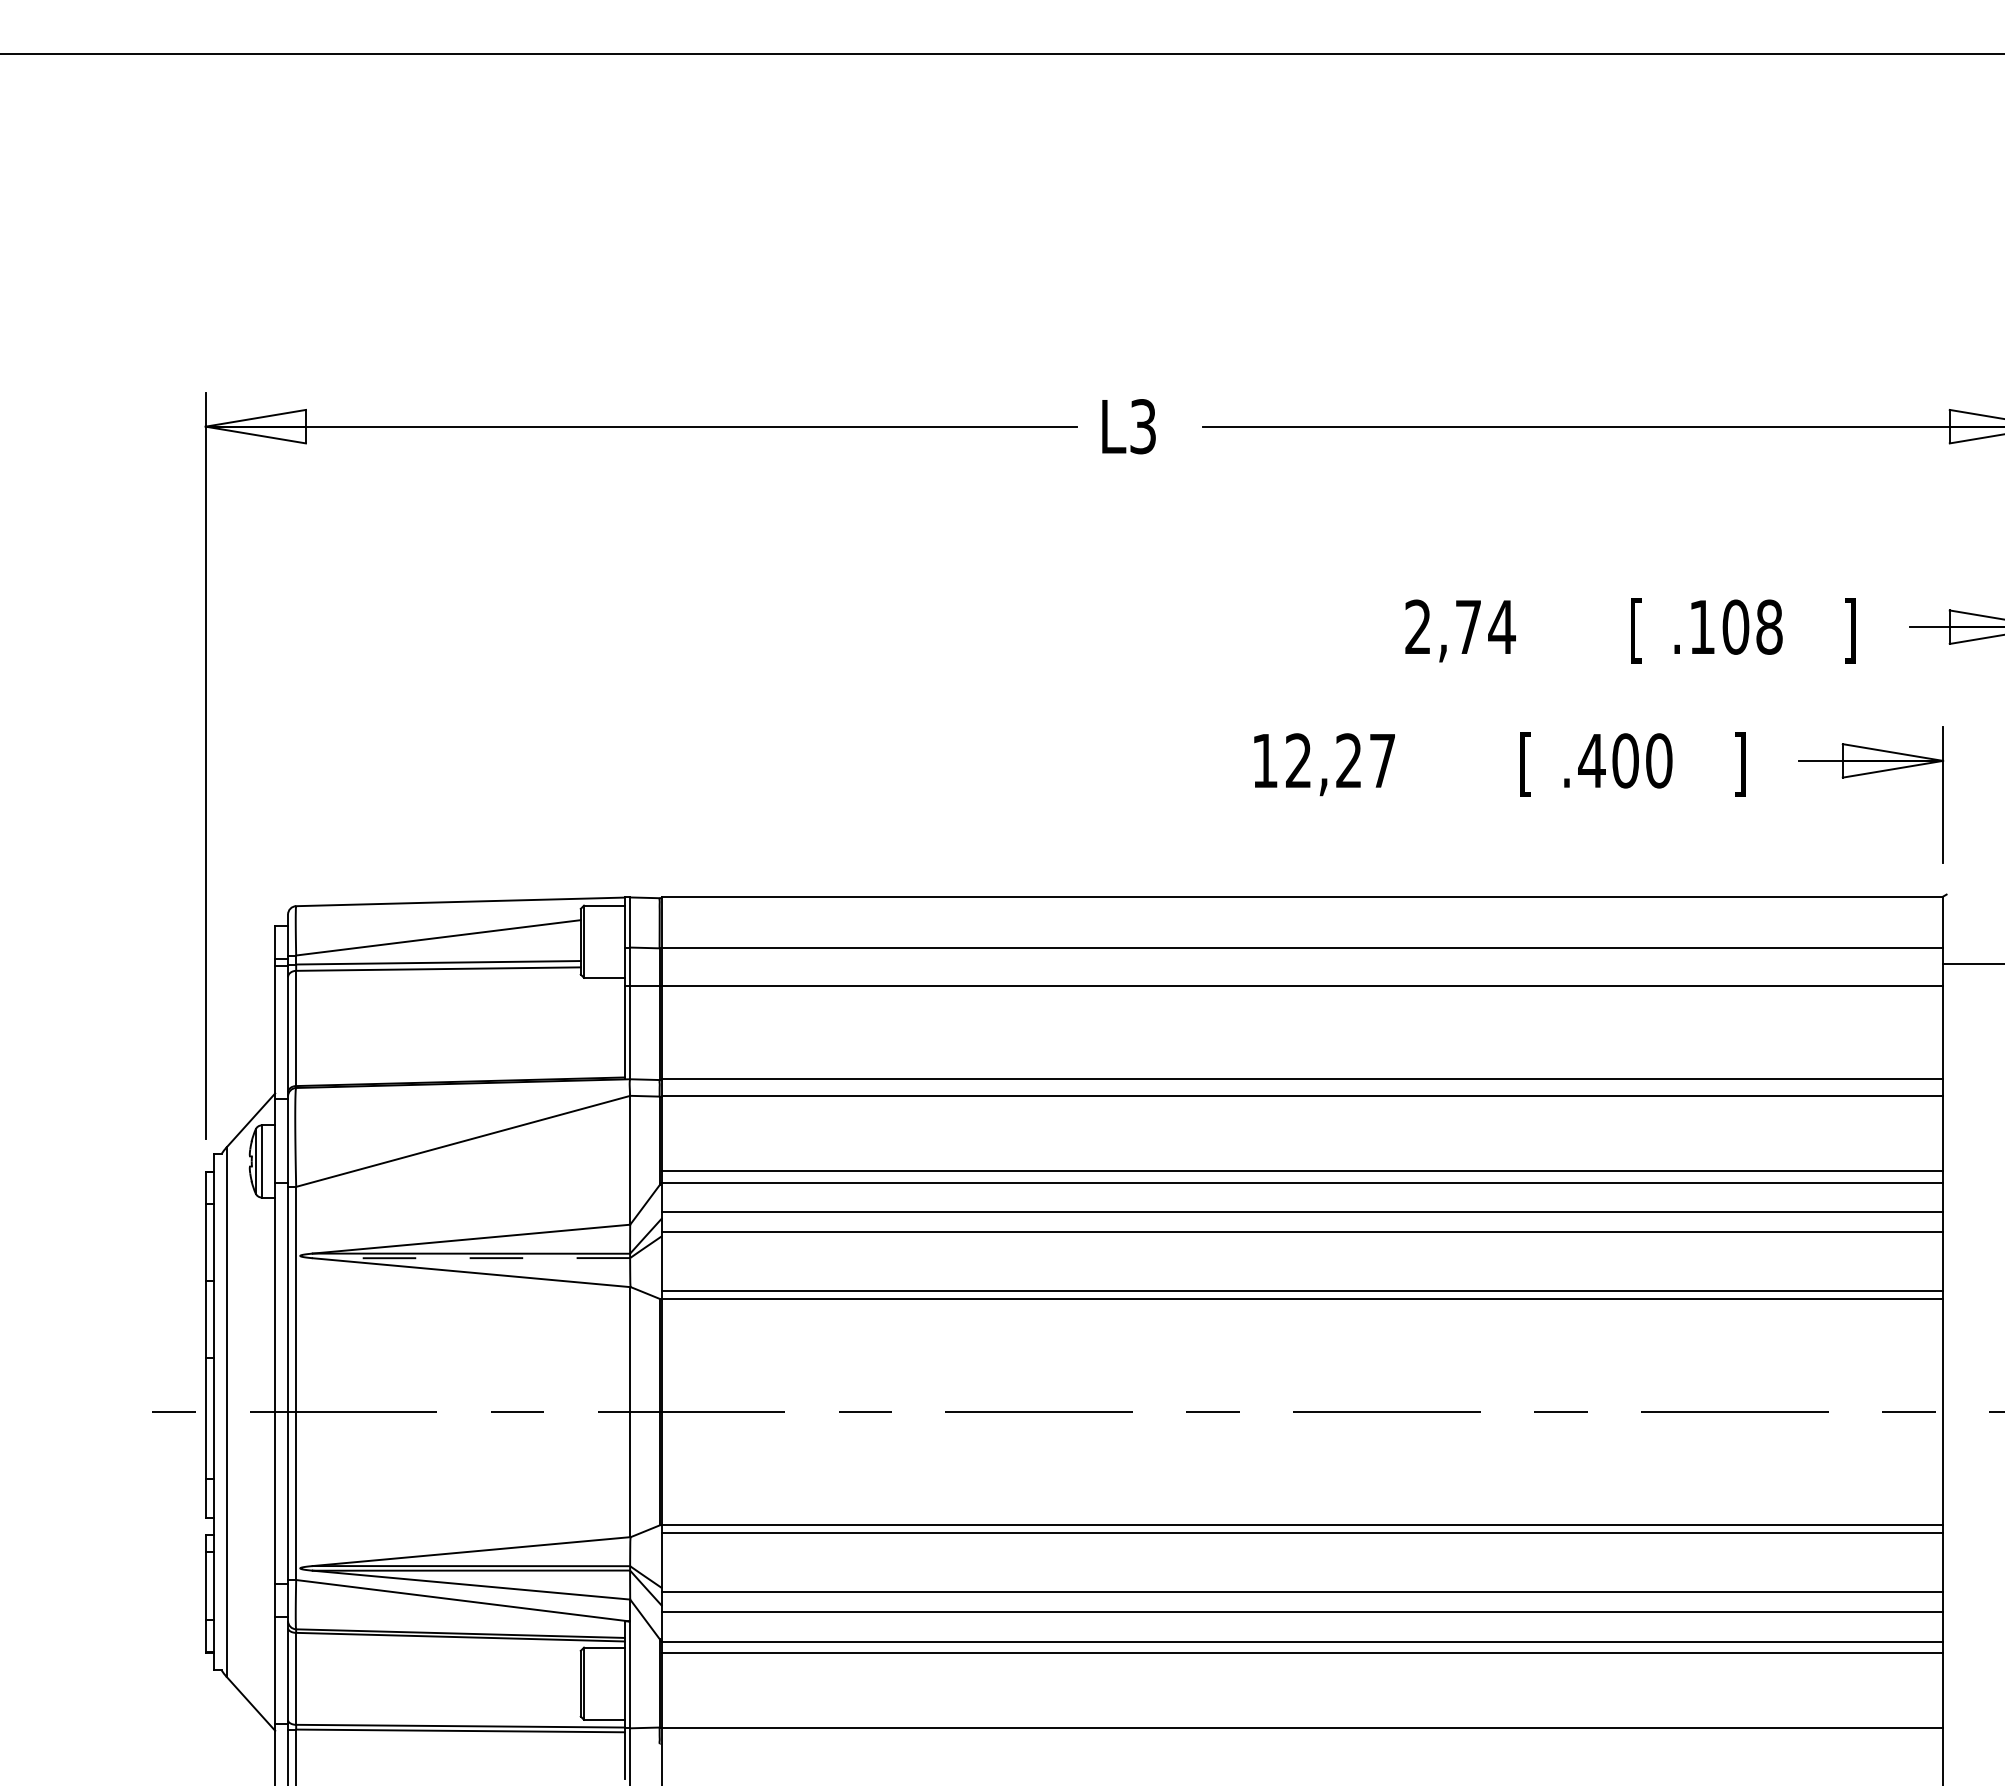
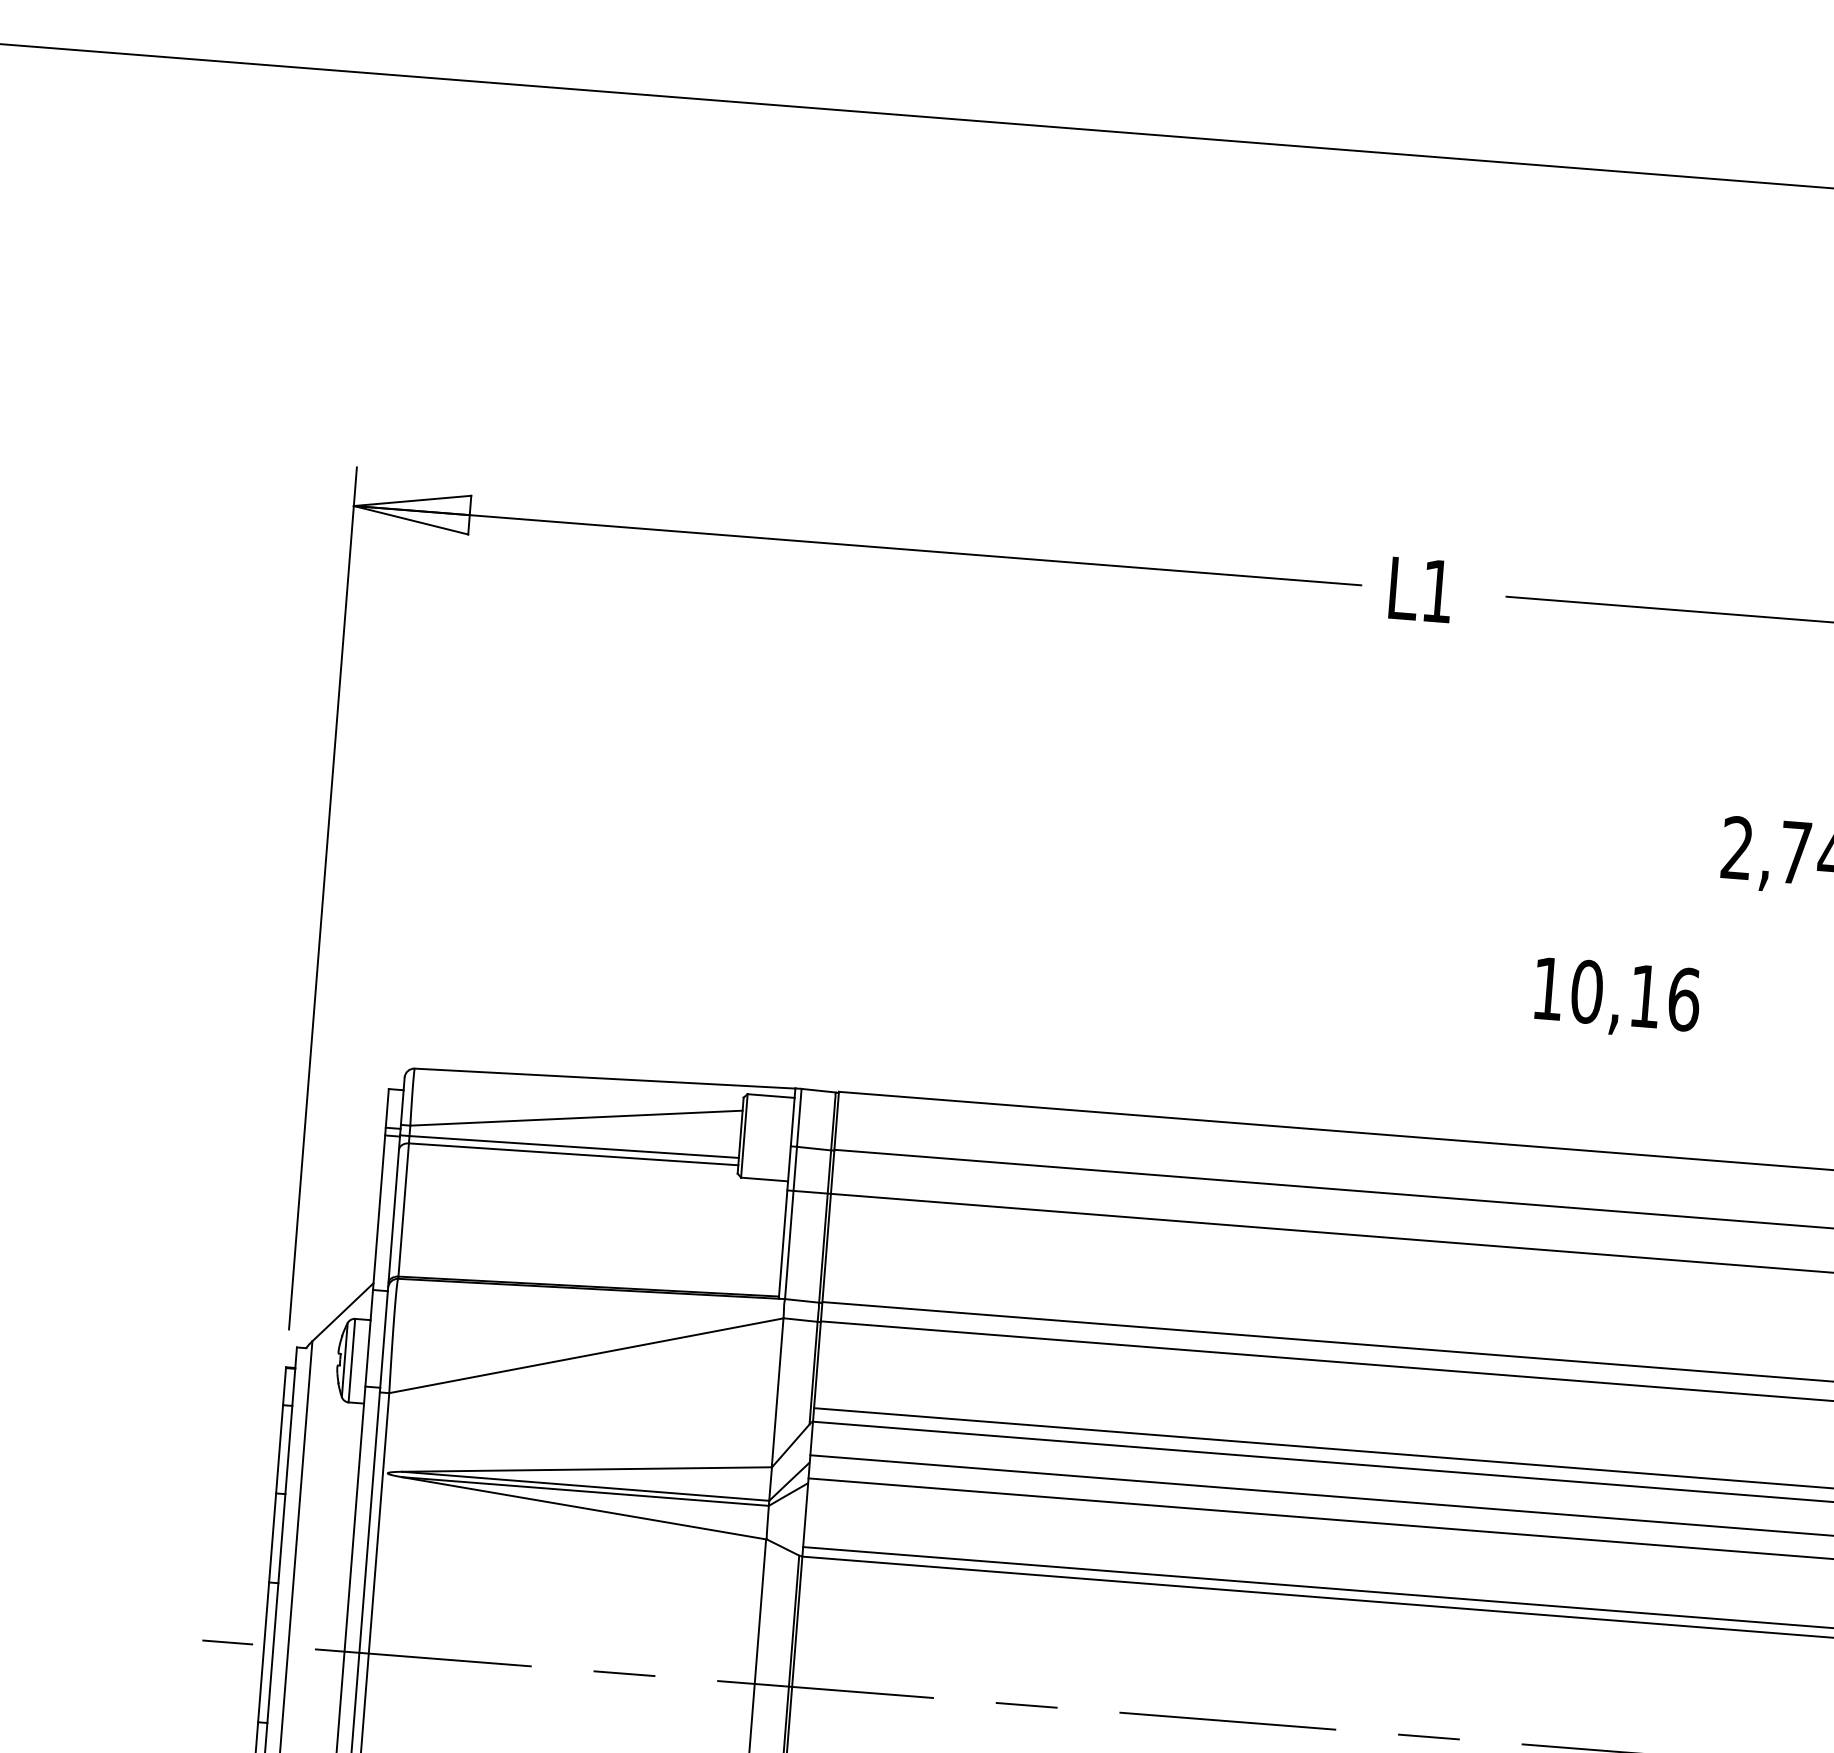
text: (1142, 426) -> (1436, 591), L3 -> L1
text: (1340, 760) -> (1635, 995), 12,27 -> 10,16
line: (471, 1258) -> (585, 1491), dashed -> solid

